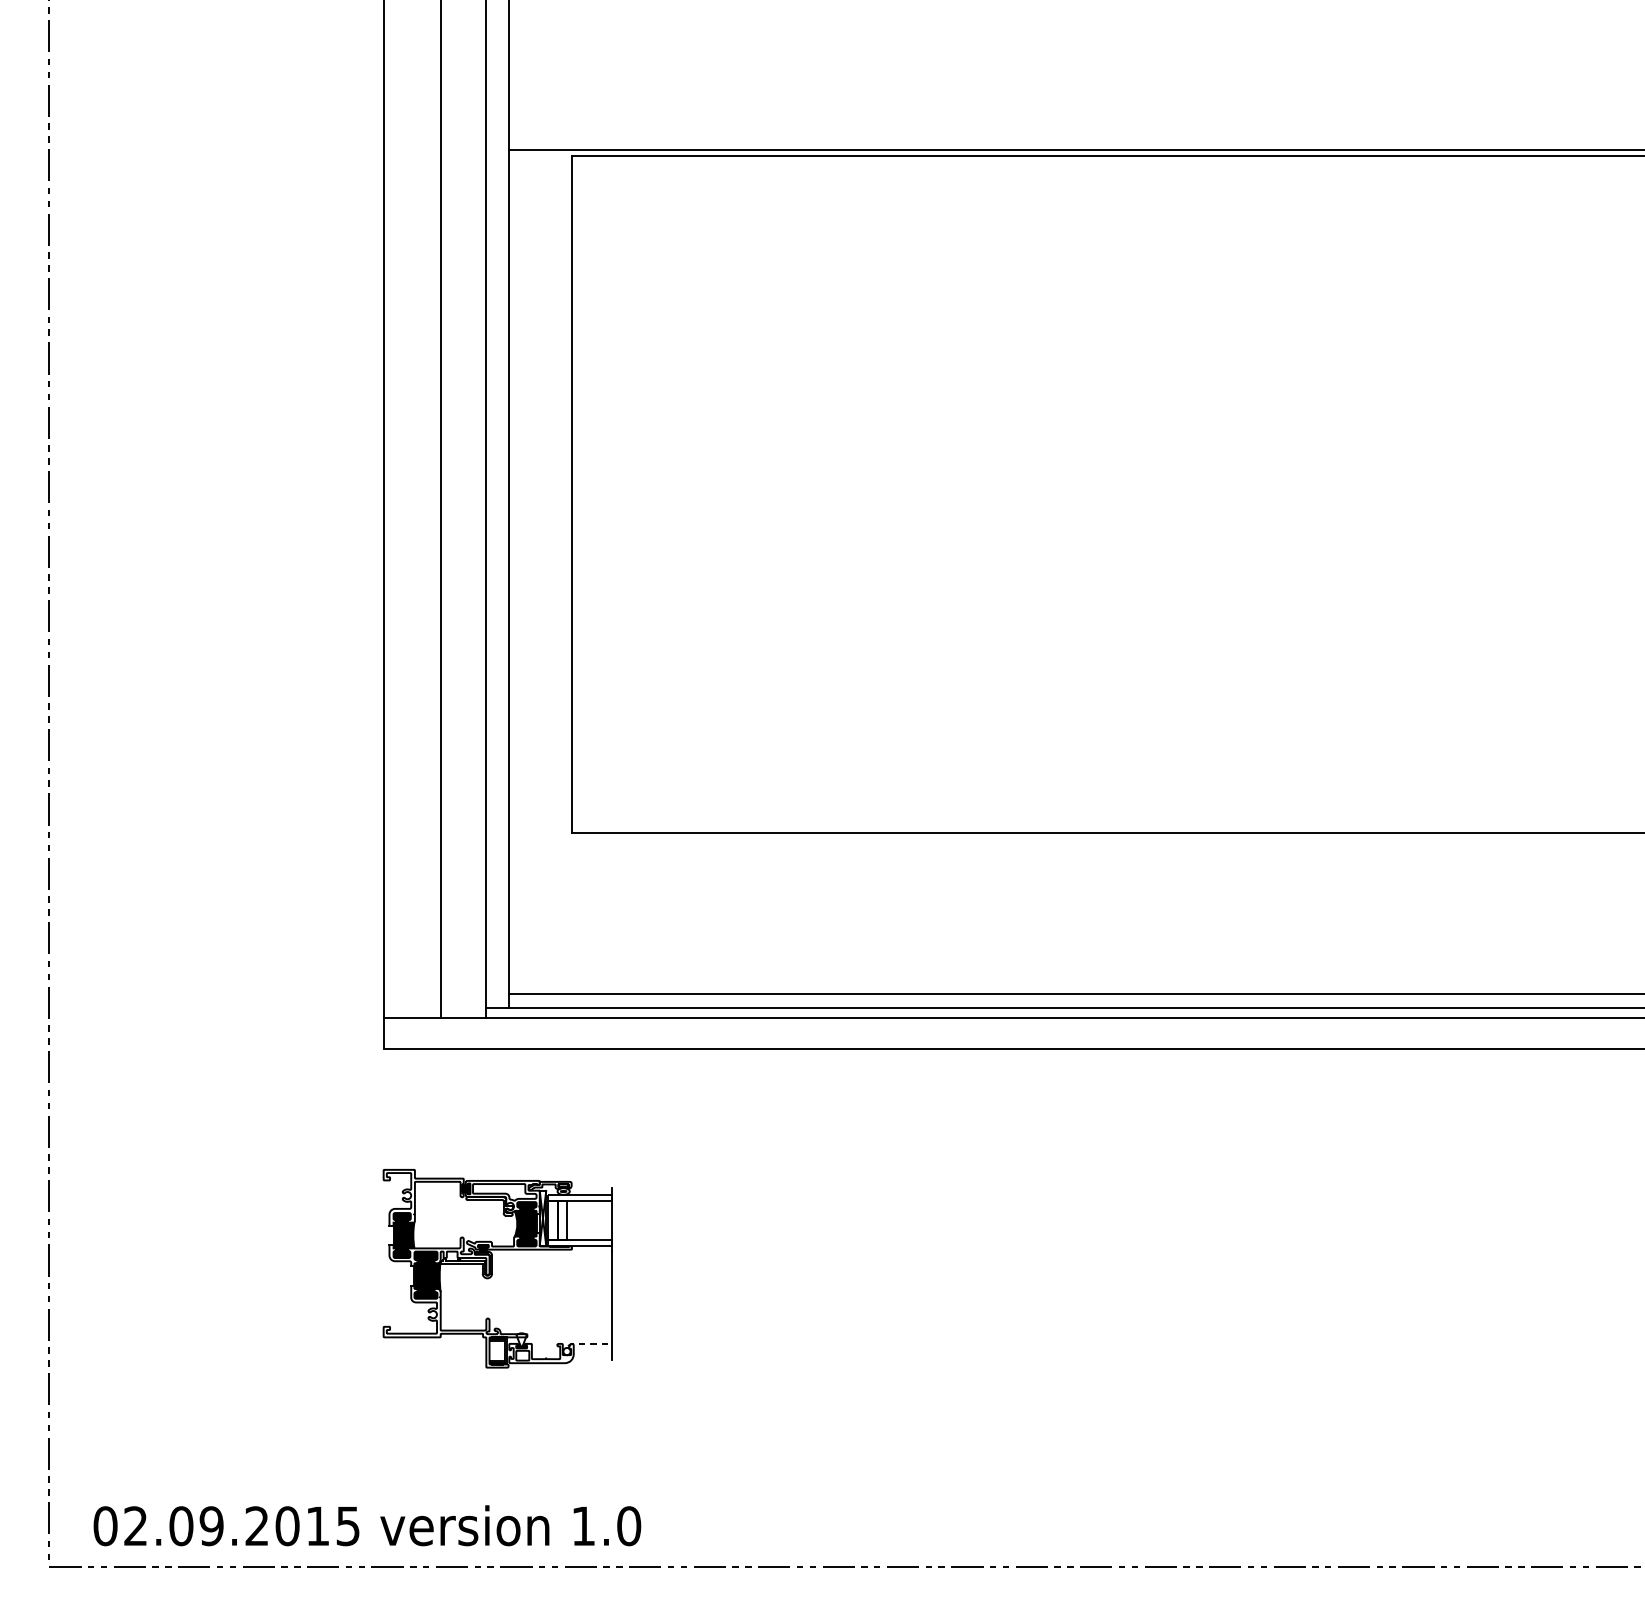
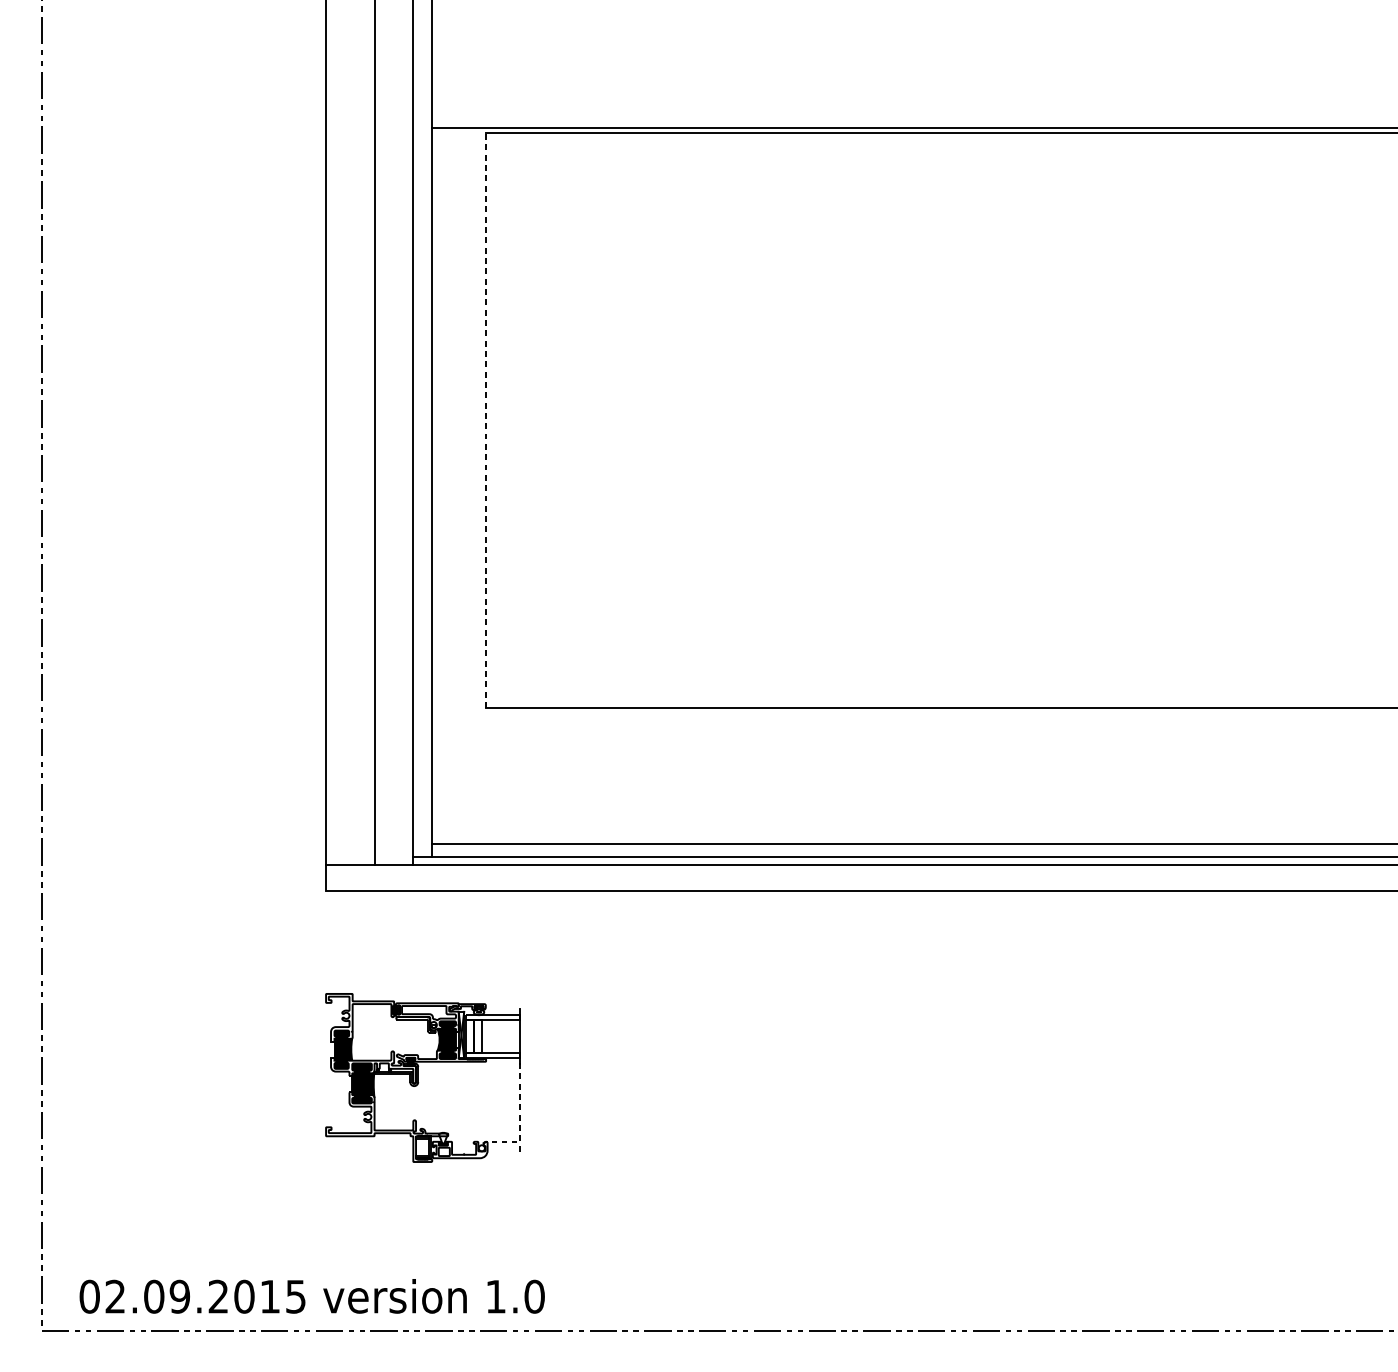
line: (571, 494) -> (485, 420), solid -> dashed
line: (612, 1306) -> (520, 1110), solid -> dashed

